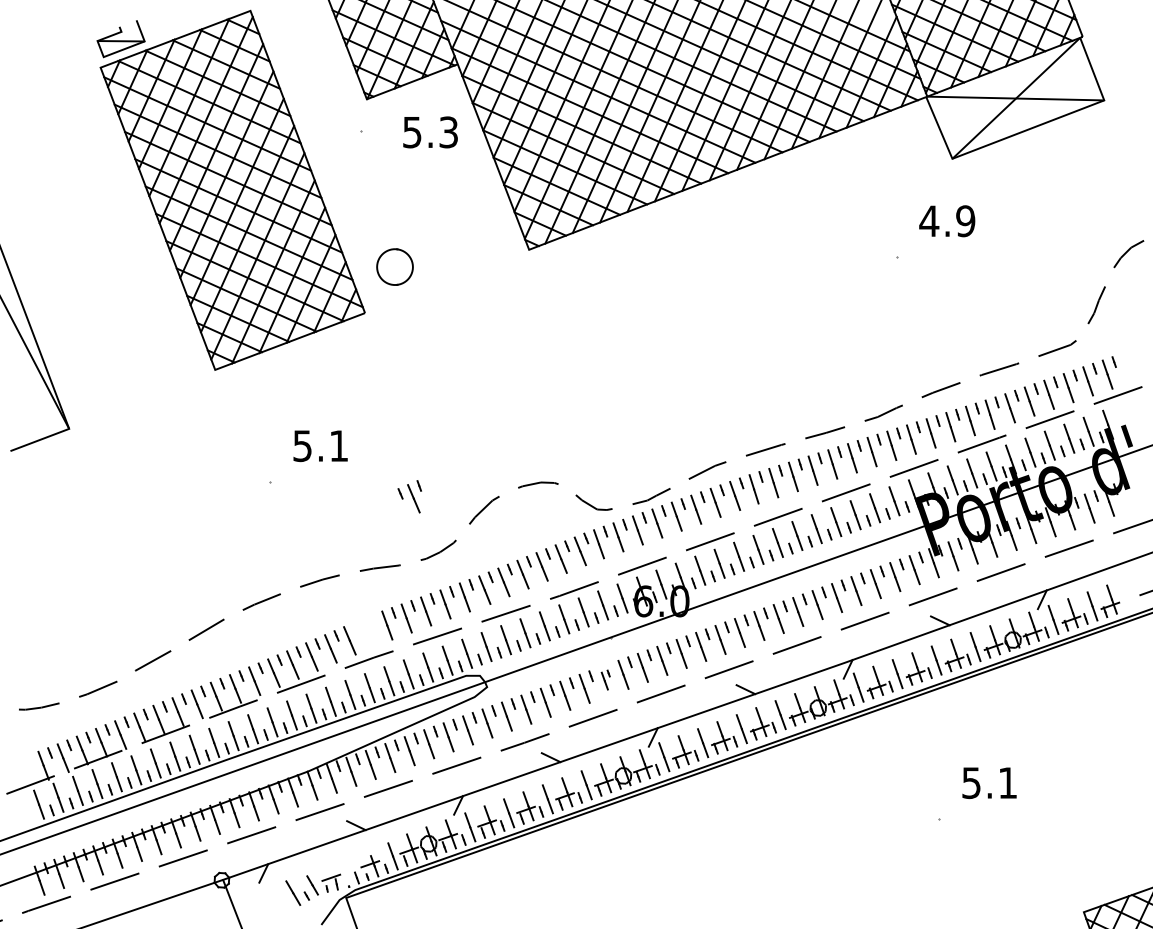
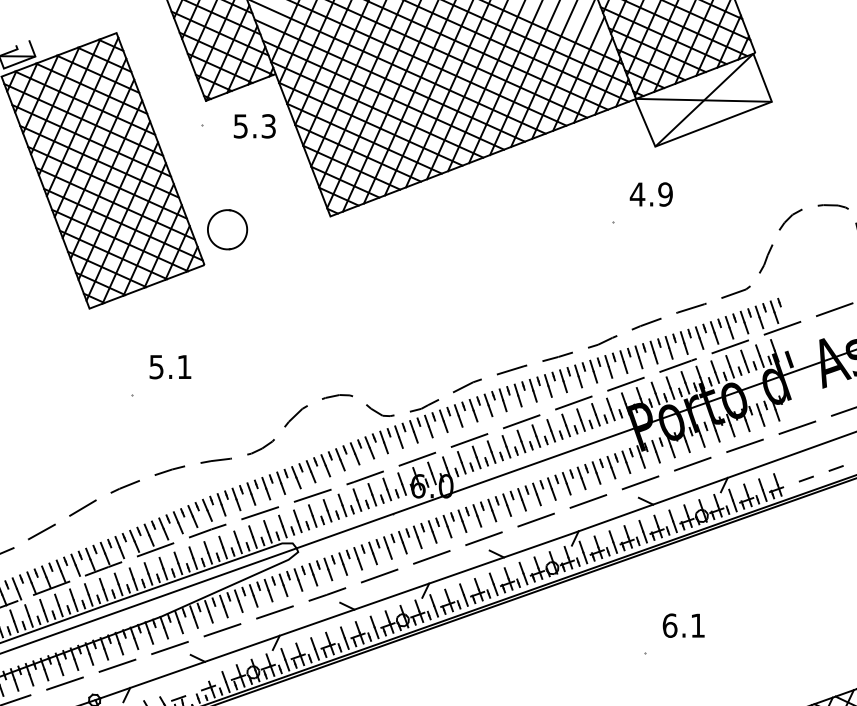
part: (394, 266) -> (227, 229), size x1.43
part: (409, 496) -> (204, 508), moved
part: (605, 679) -> (389, 546), size x1.67
text: (971, 783) -> (669, 626), 5.1 -> 6.1

